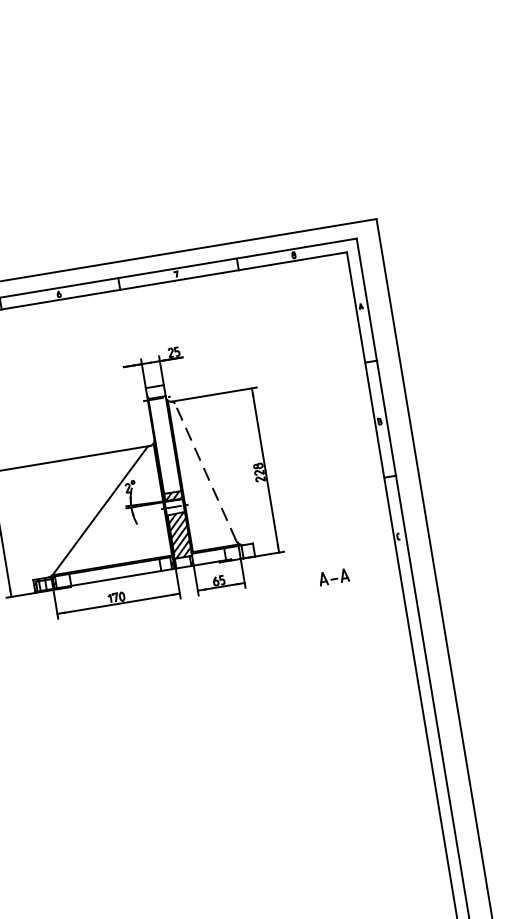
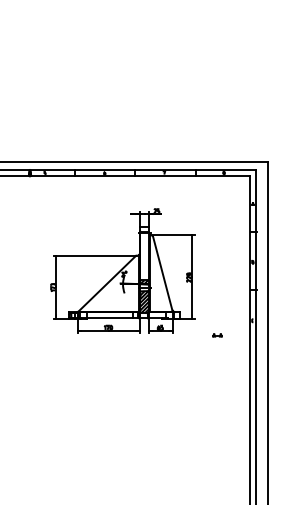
line: (205, 473) -> (162, 273), dashed -> solid
part: (334, 577) -> (217, 335), size x0.62

